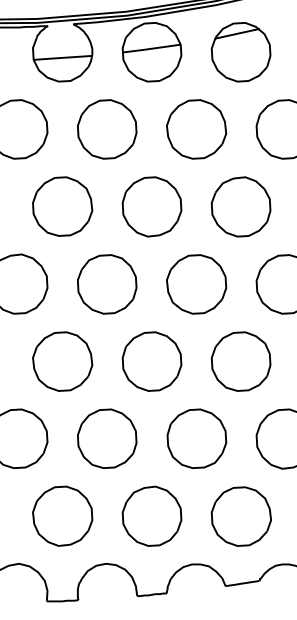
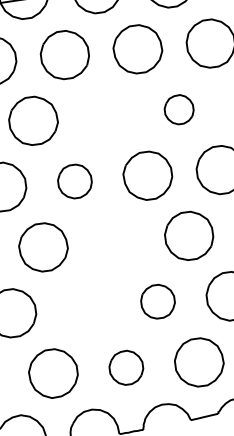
part: (151, 206) -> (106, 115), removed
part: (240, 206) -> (178, 109), size x0.6
part: (107, 284) -> (75, 181), size x0.7
part: (151, 361) -> (115, 241), removed
part: (107, 438) -> (85, 307), removed
part: (196, 438) -> (157, 301), size x0.7
part: (151, 515) -> (125, 367), size x0.7

